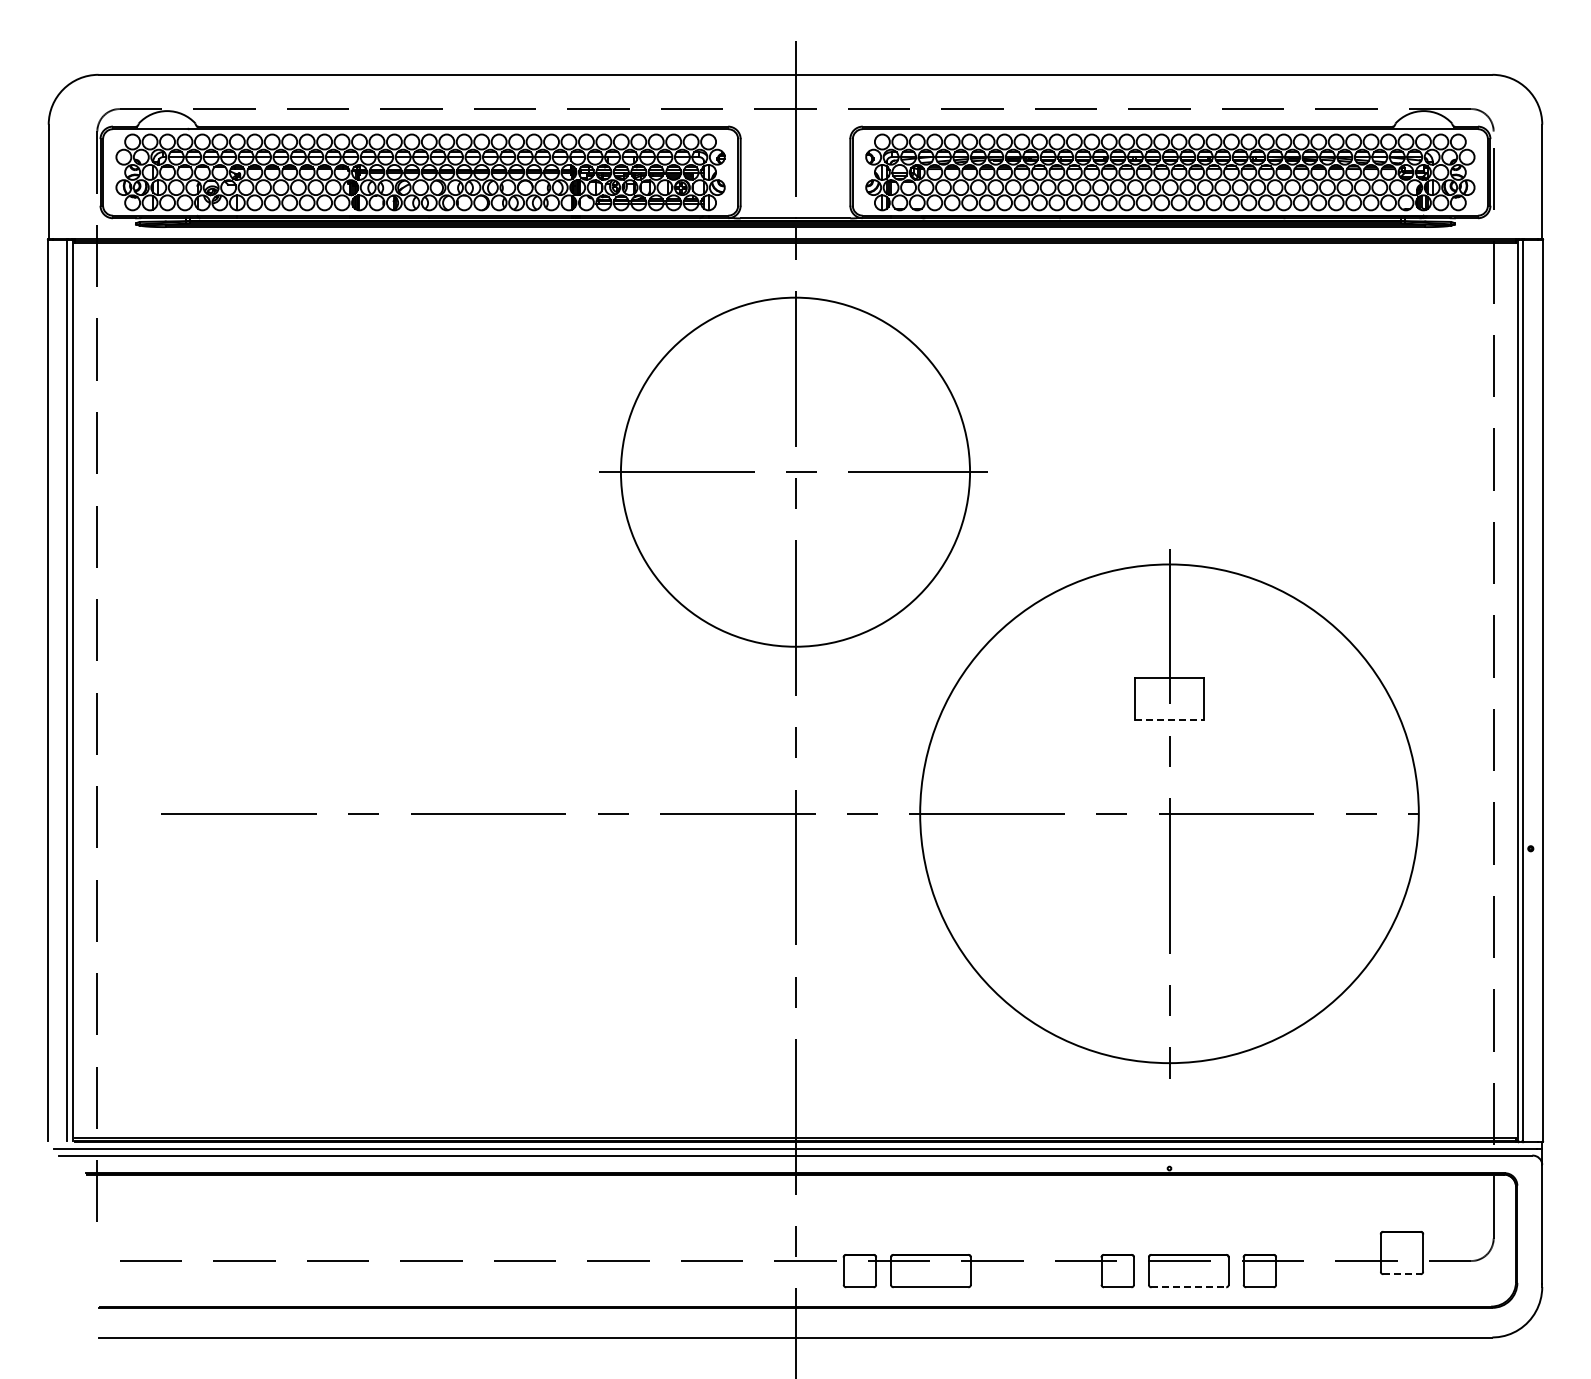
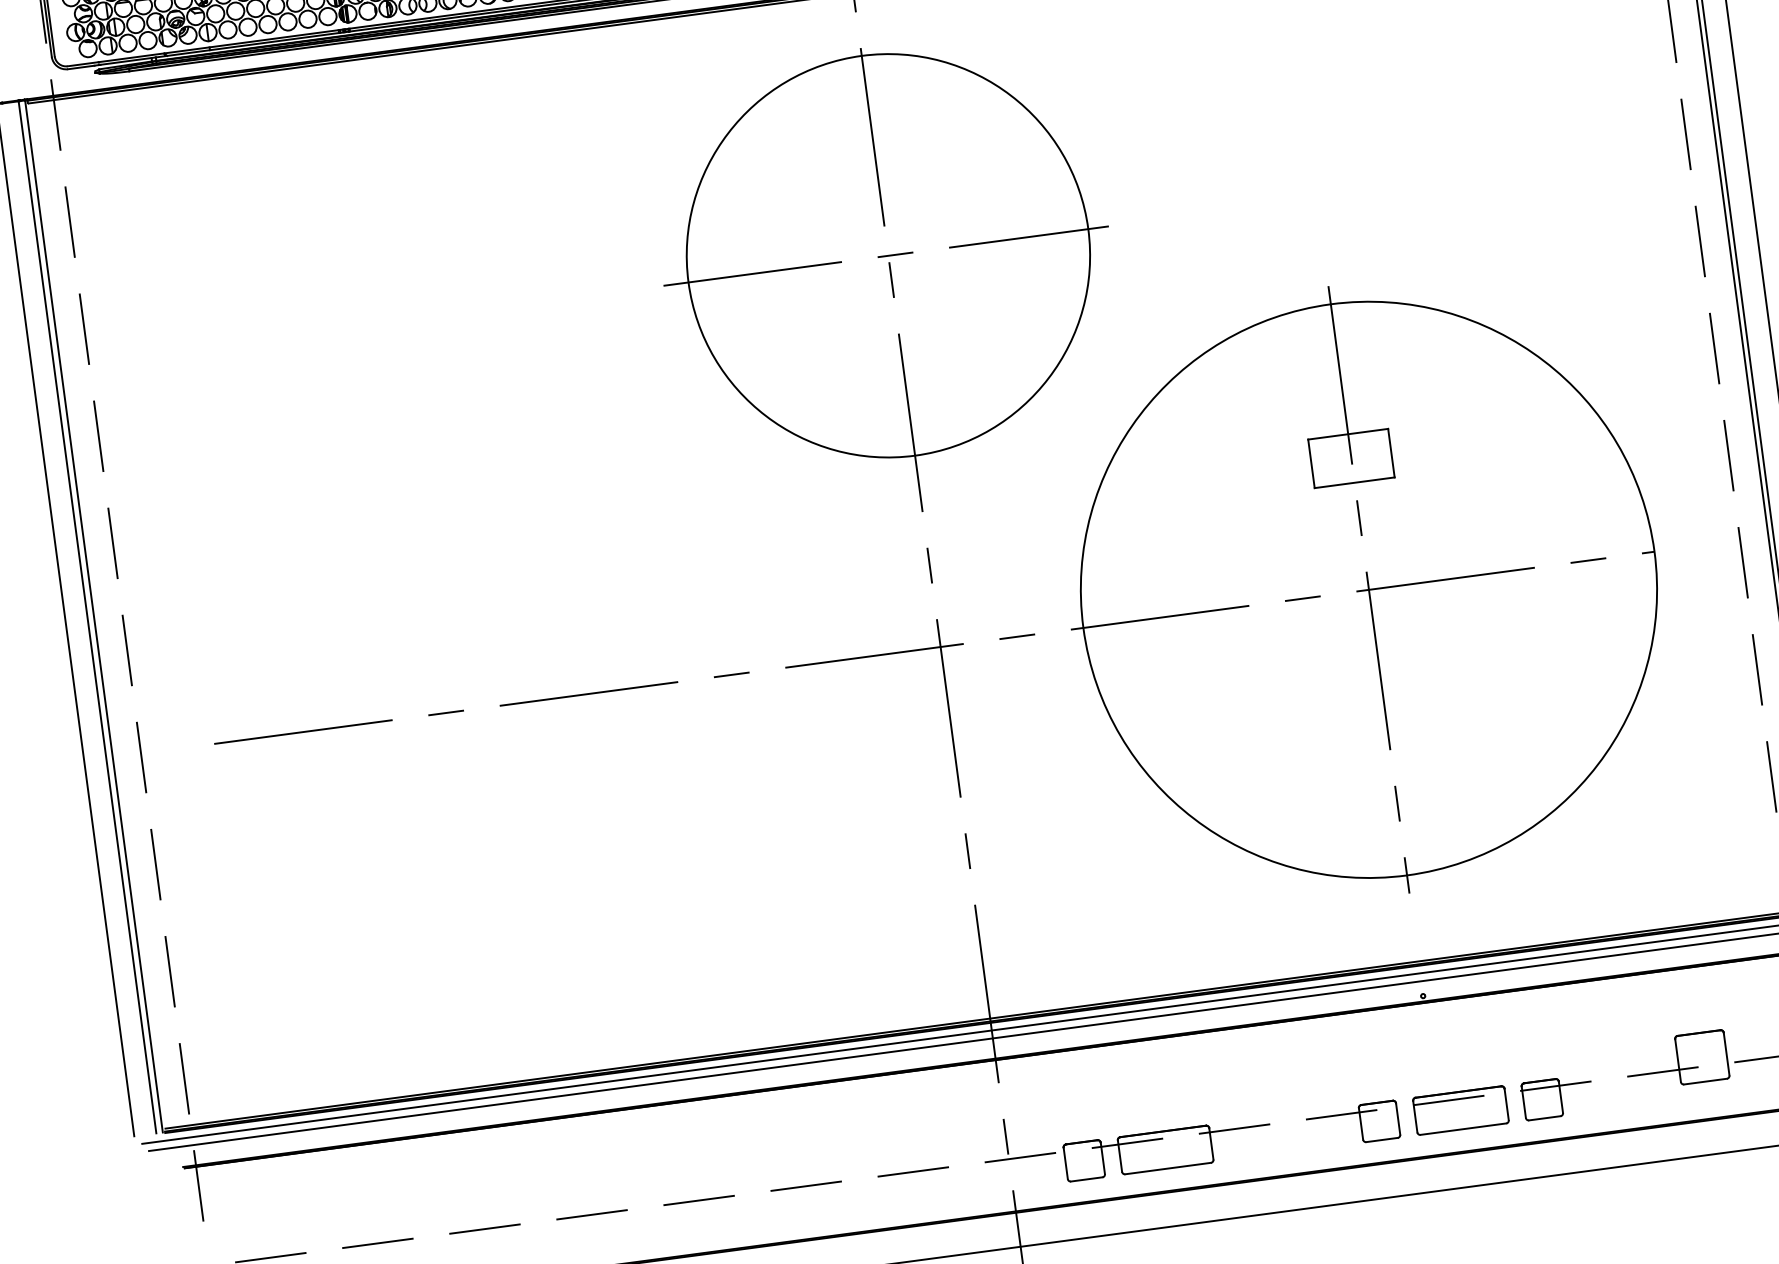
line: (1169, 720) -> (1354, 482), dashed -> solid
line: (1401, 1274) -> (1705, 1082), dashed -> solid
line: (1189, 1287) -> (1464, 1129), dashed -> solid

